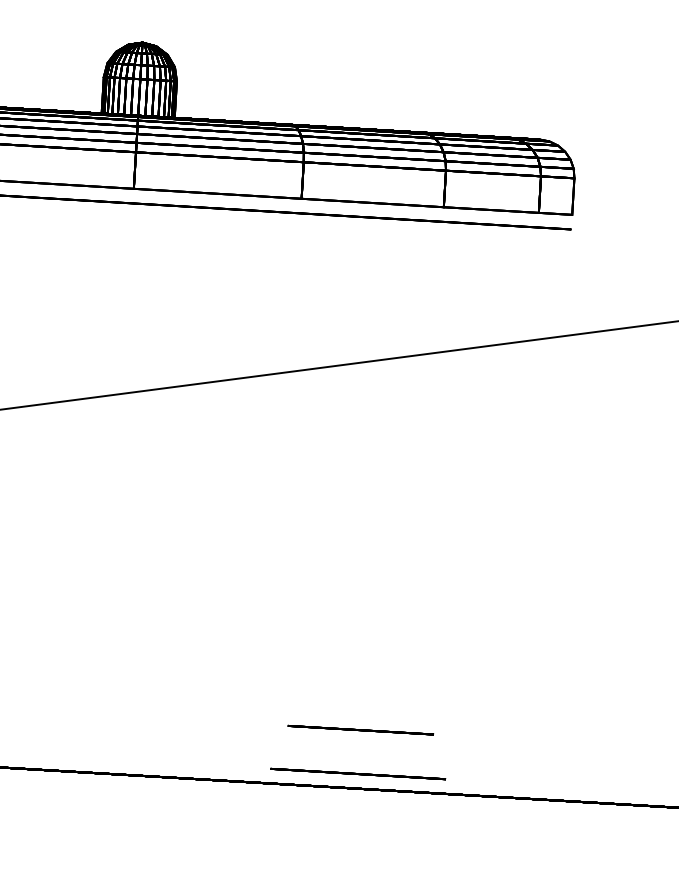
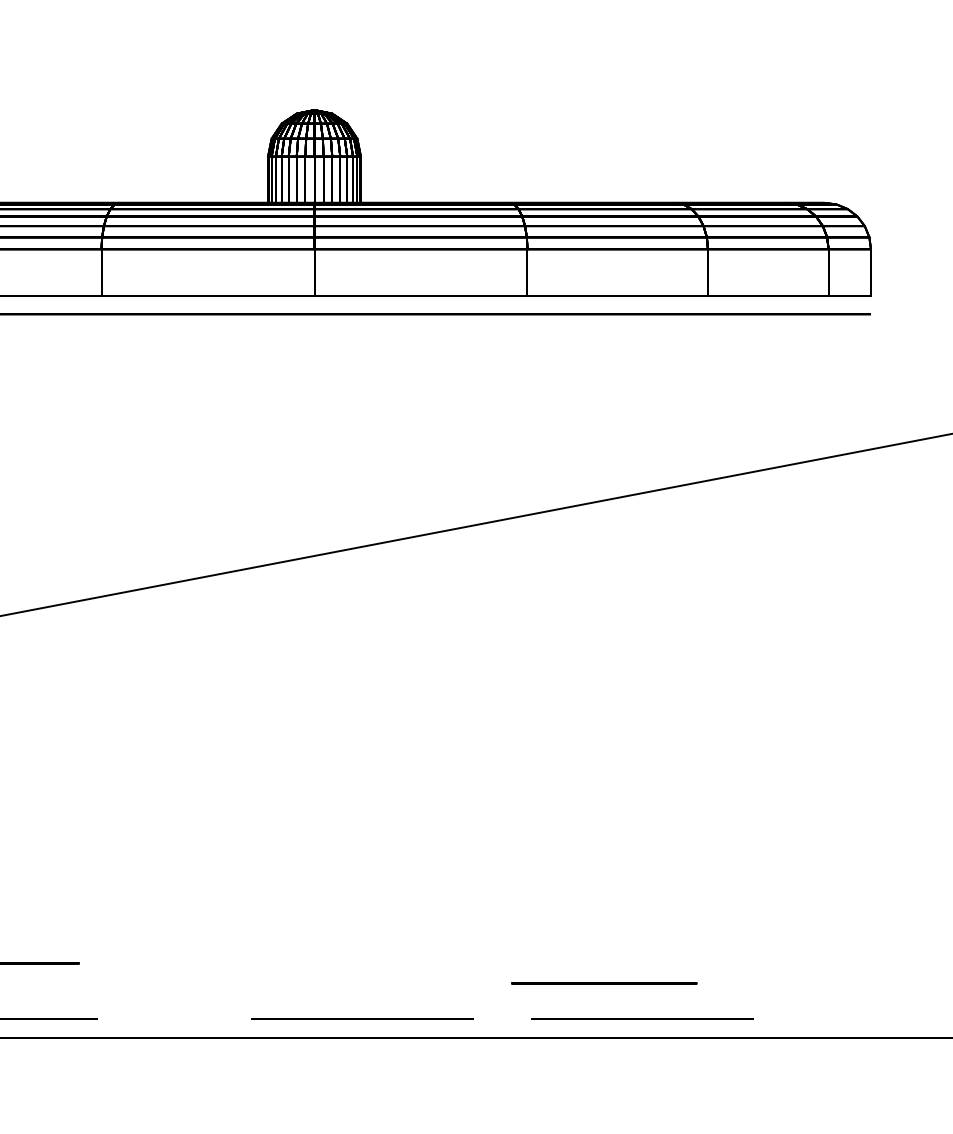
line: (360, 730) -> (604, 983), moved
line: (137, 760) -> (362, 1018), added

